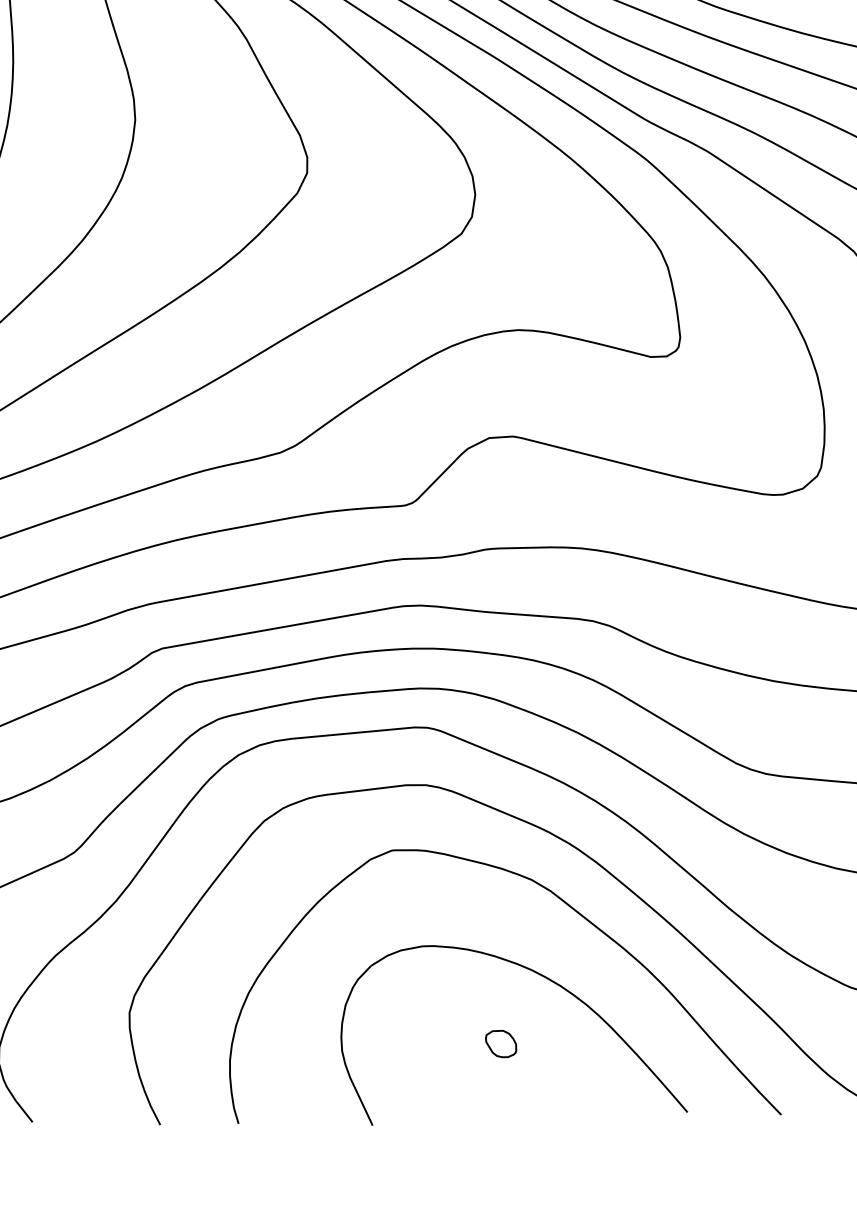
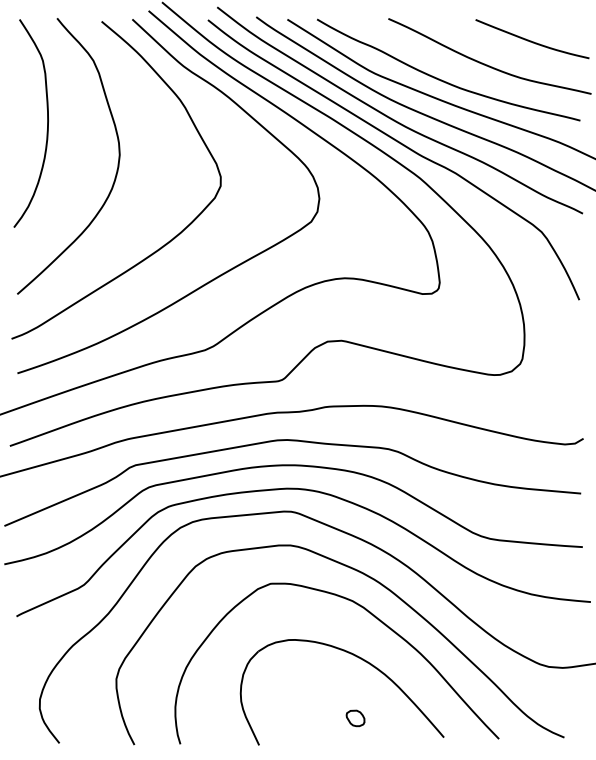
part: (500, 1044) -> (355, 718), moved

